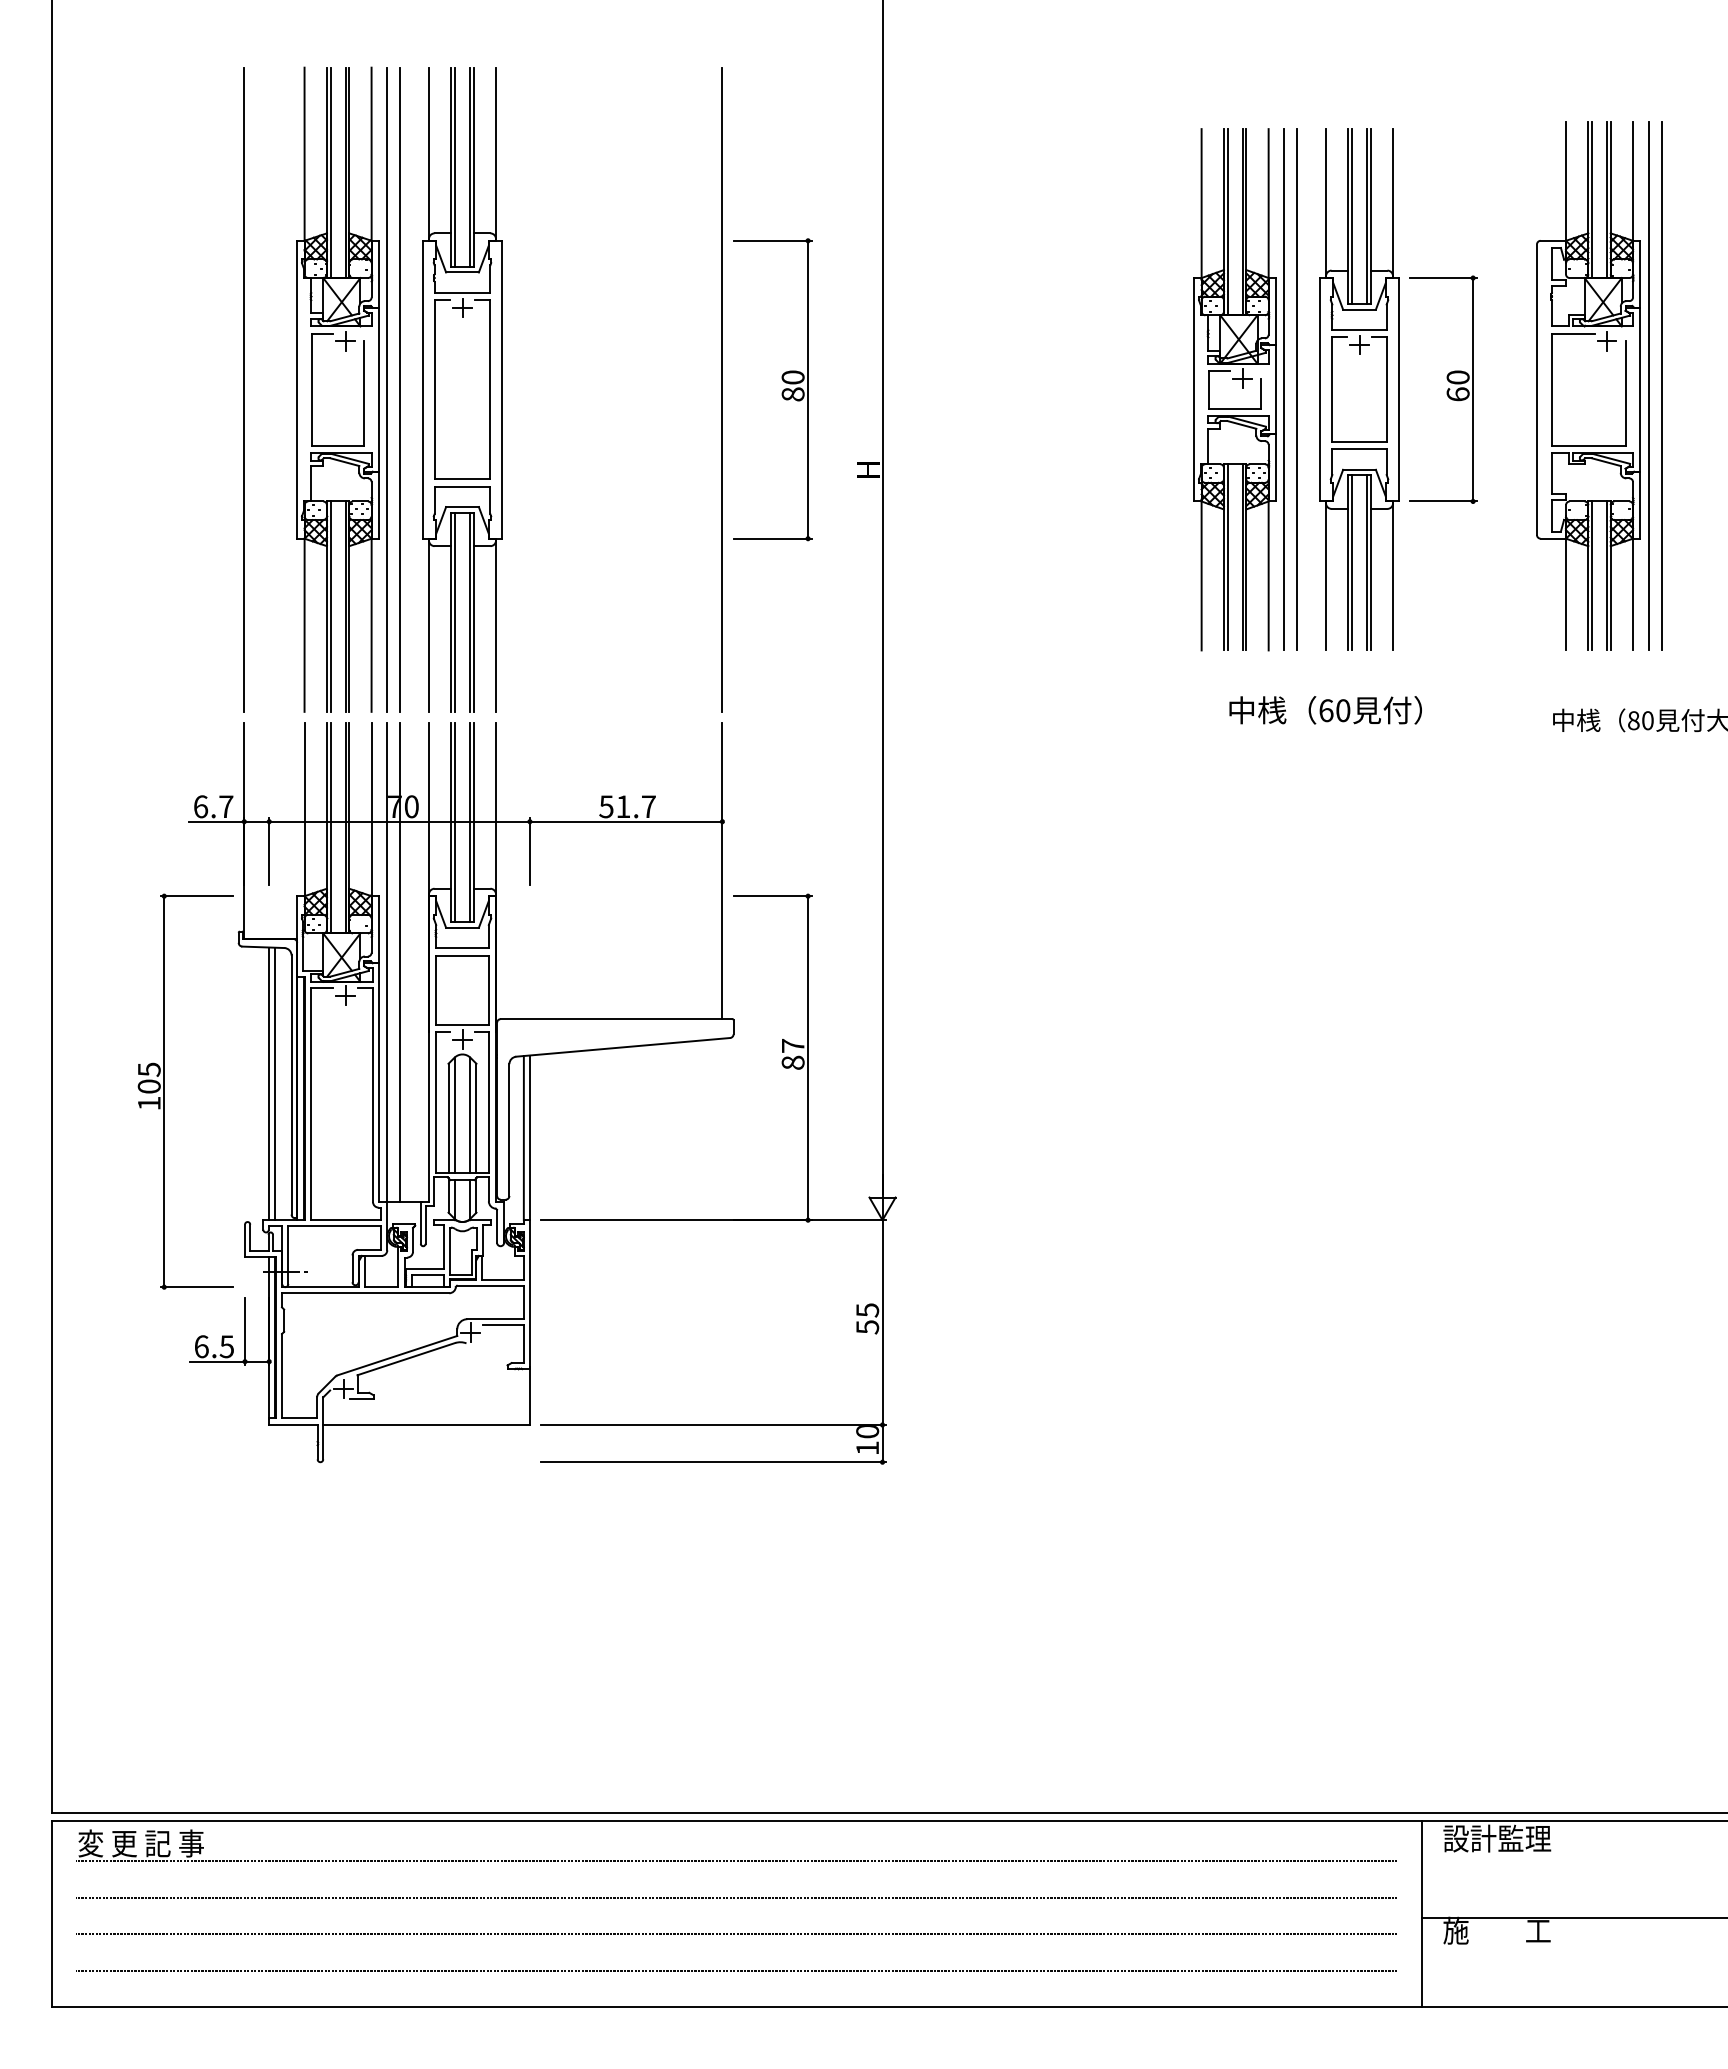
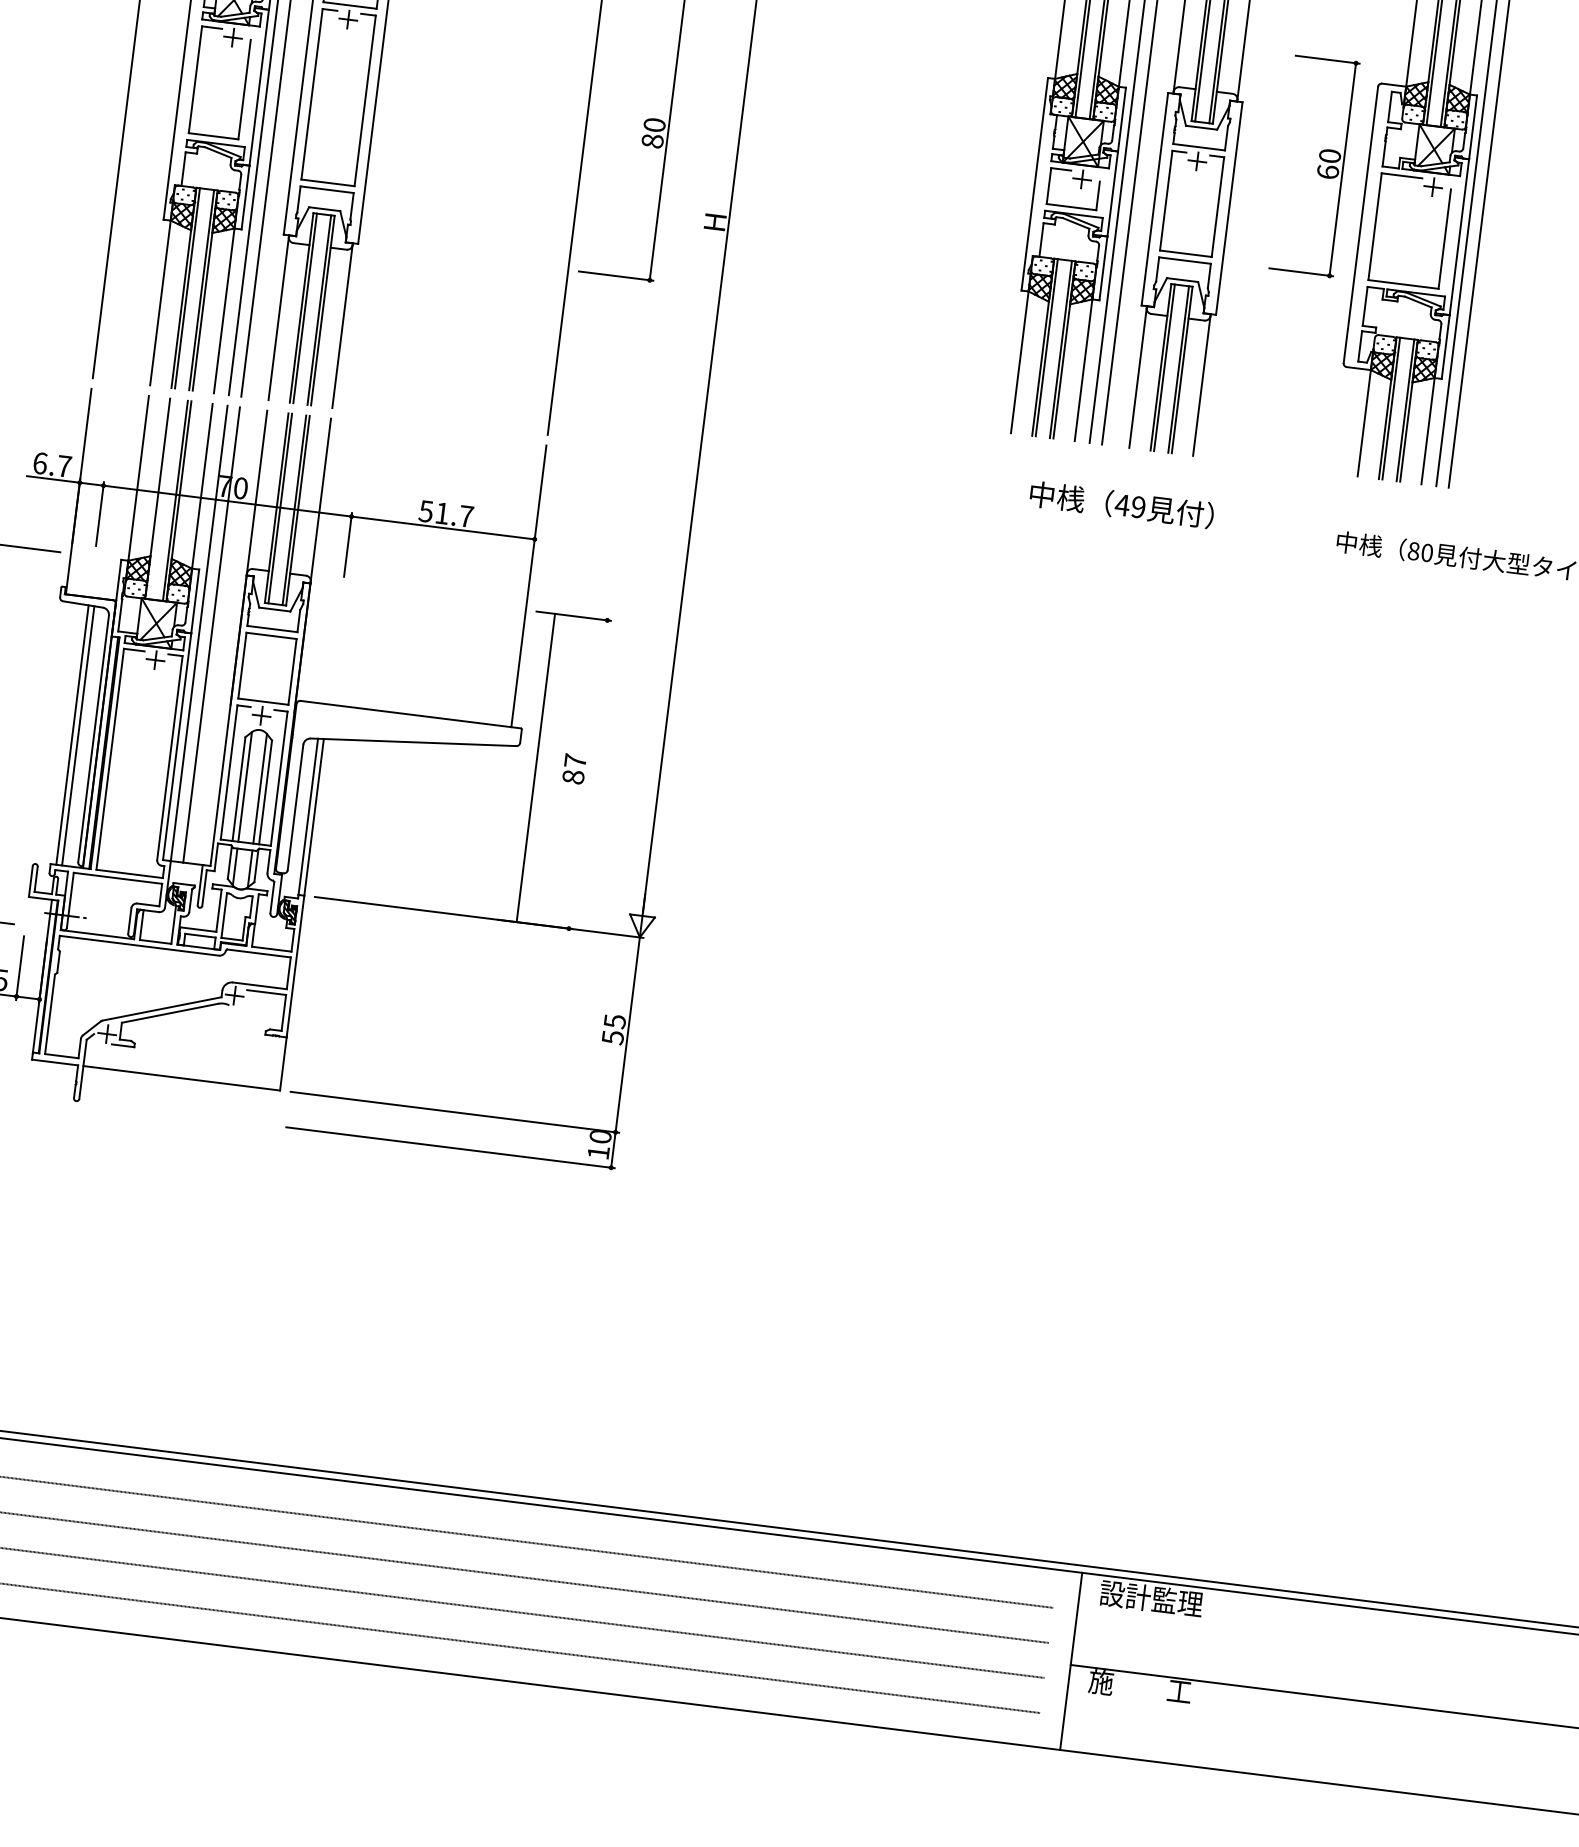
part: (1443, 389) -> (1314, 165), moved
text: (1334, 710) -> (1130, 506), 60 -> 49
line: (330, 828) -> (161, 499), removed
line: (808, 1058) -> (536, 768), moved

